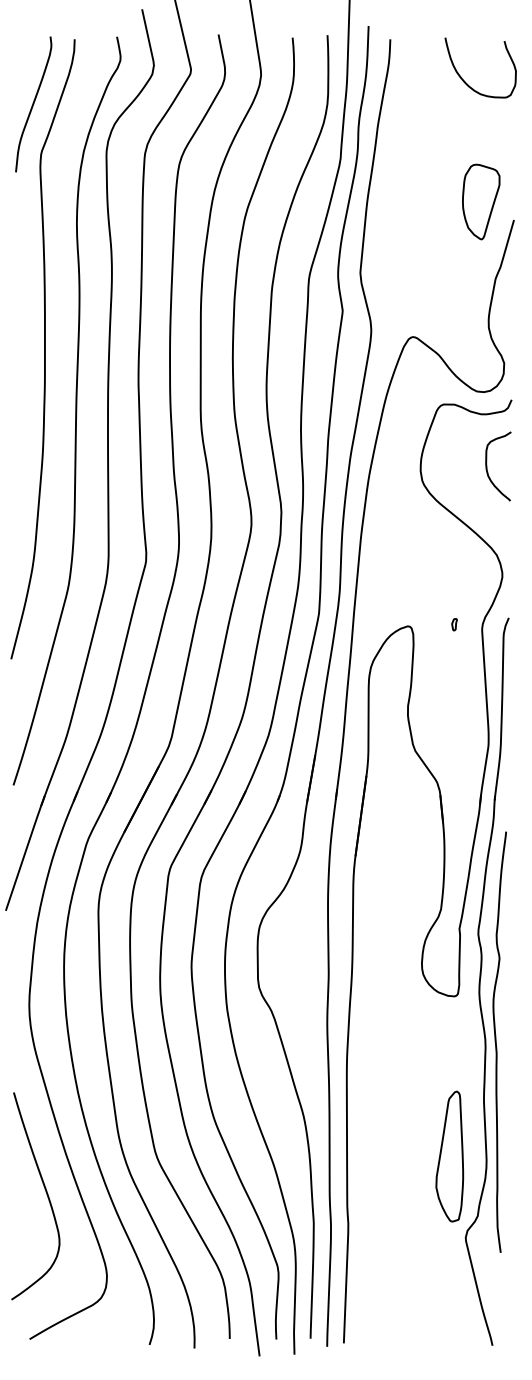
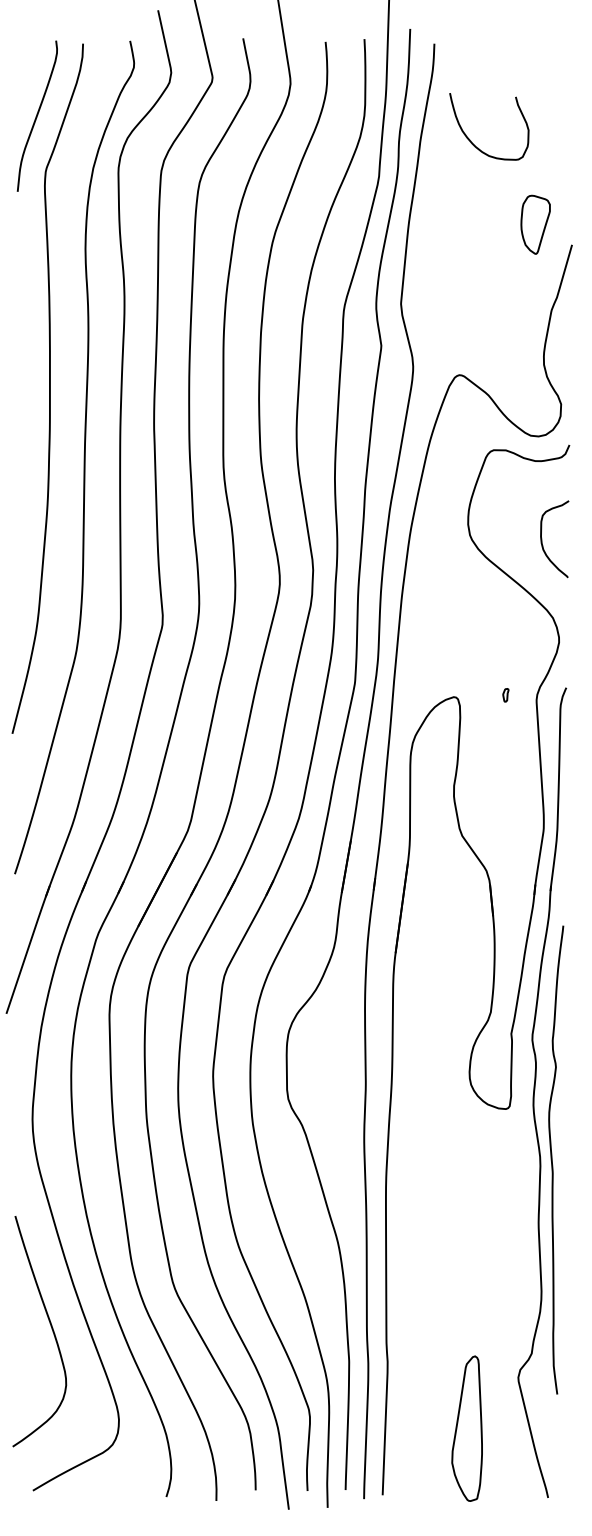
curve: (465, 81) -> (472, 141), moved
part: (481, 201) -> (535, 224), size x0.7
curve: (487, 466) -> (542, 539), moved
part: (449, 1156) -> (466, 1428), moved

